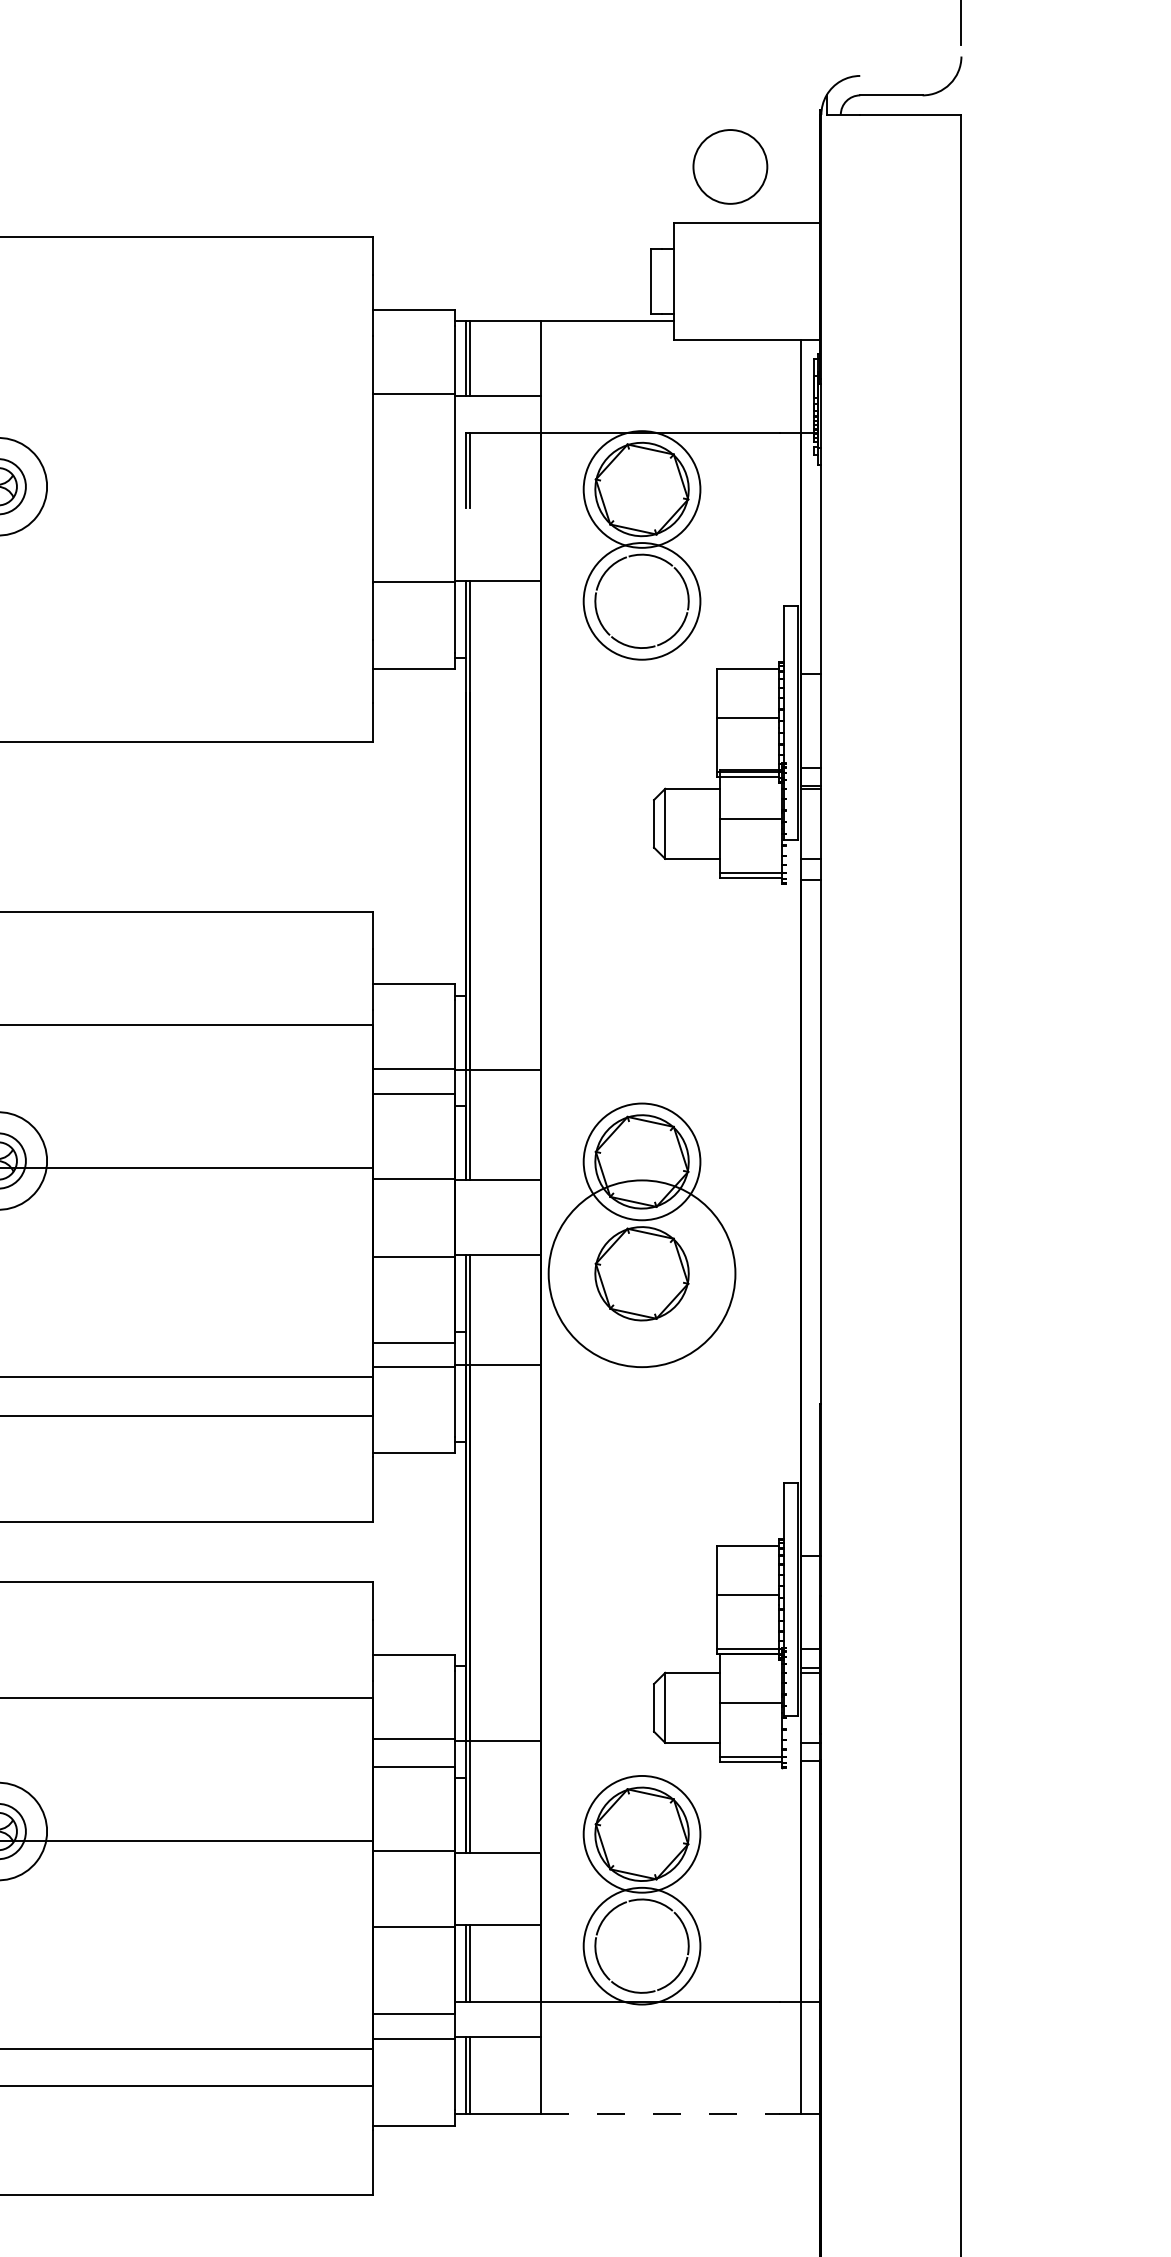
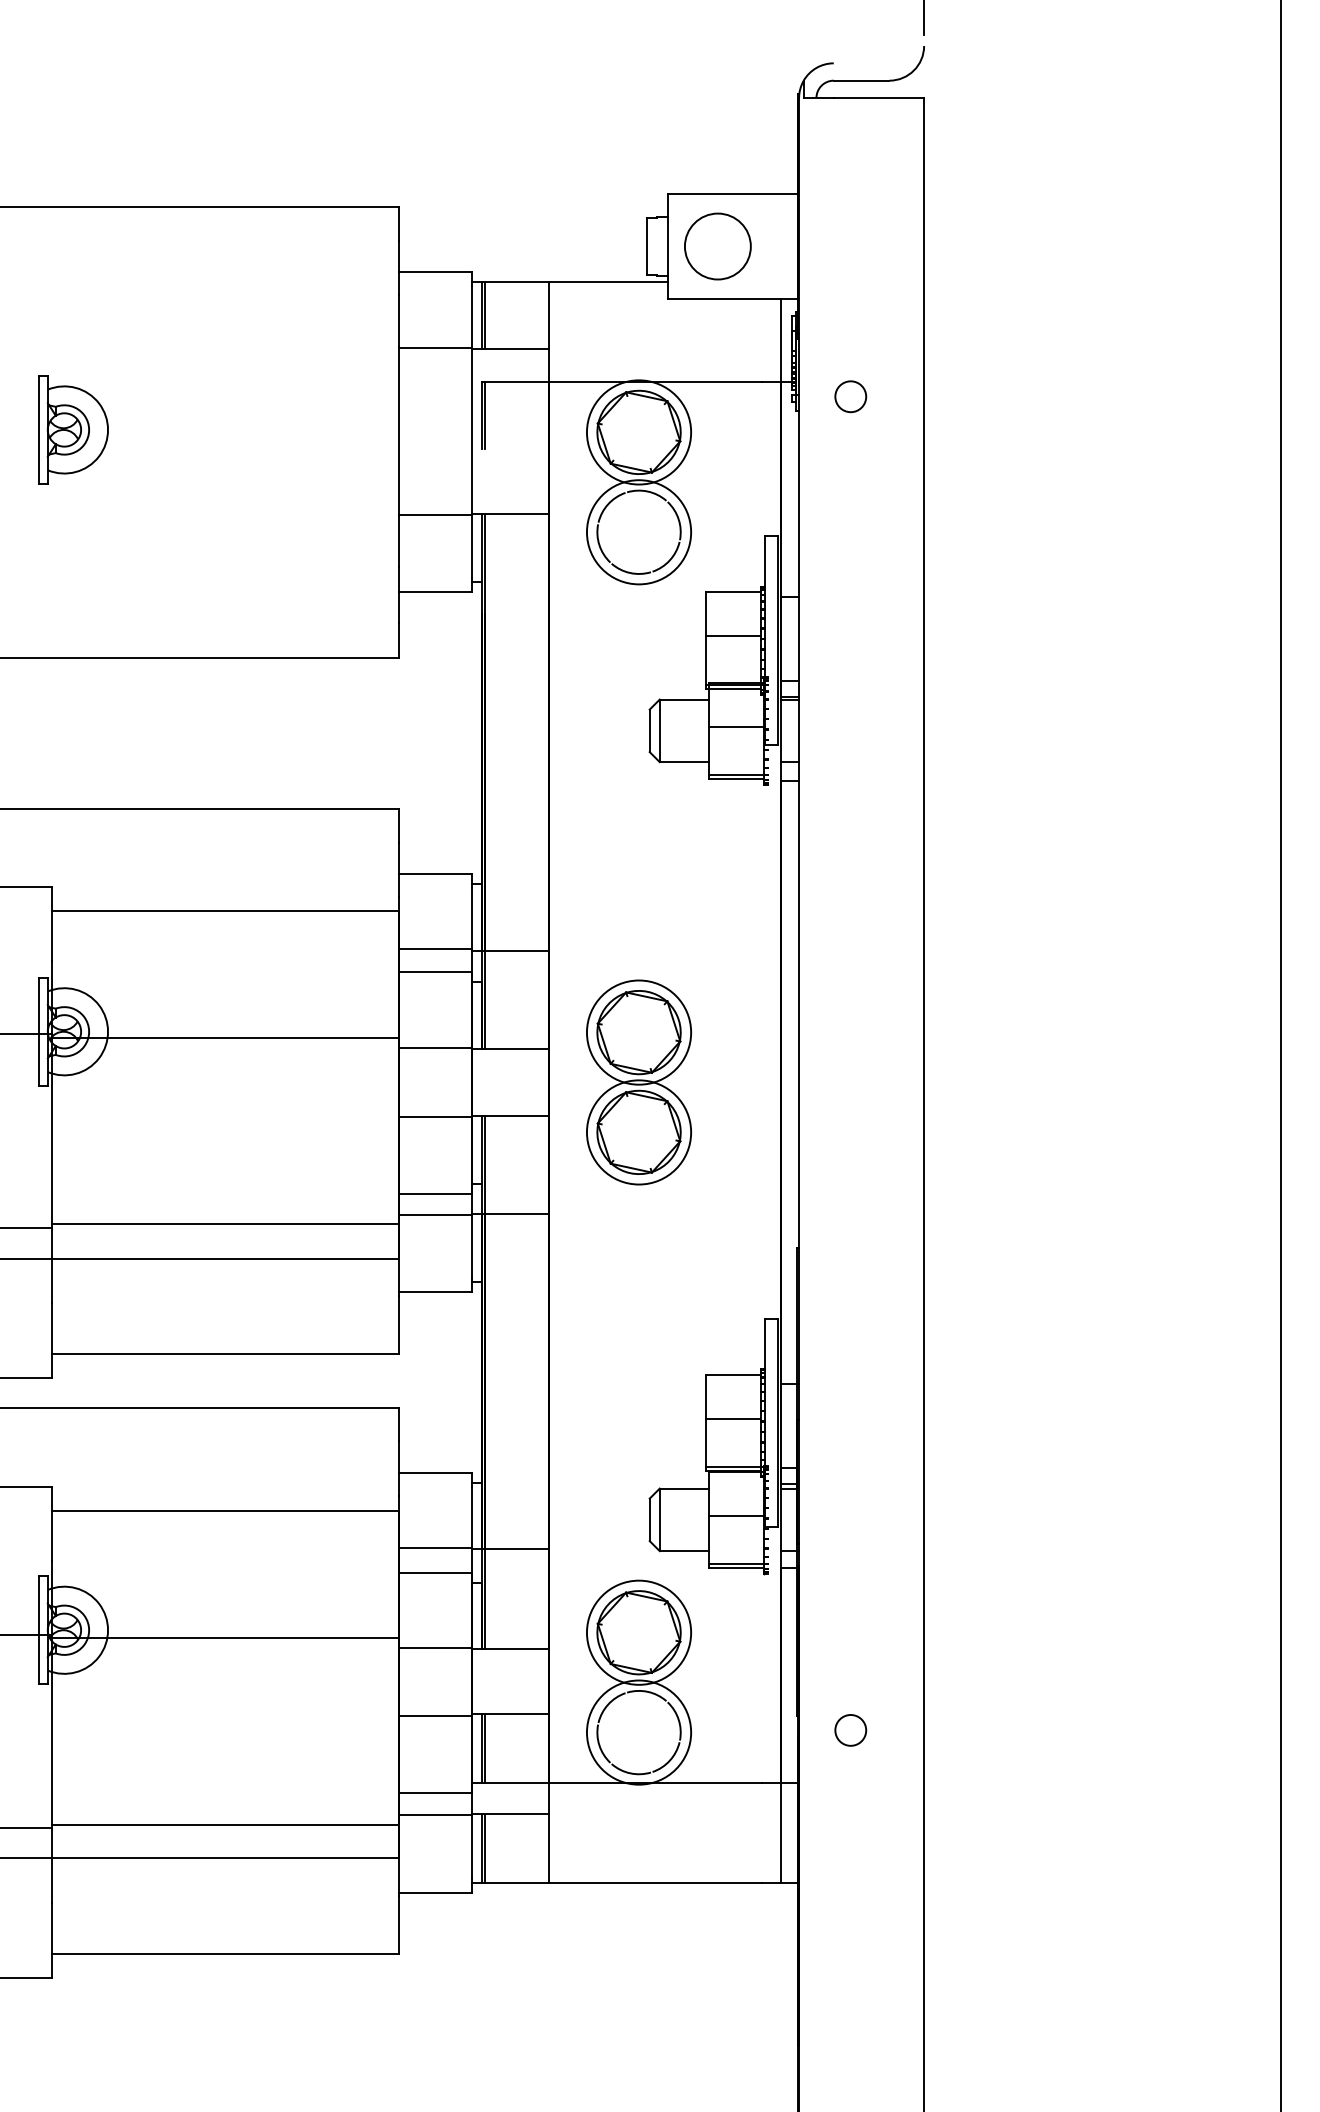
circle: (729, 166) -> (717, 246), moved
circle: (878, 449) -> (850, 396), added
circle: (641, 1273) -> (638, 1132), size x0.62
circle: (878, 1943) -> (850, 1730), added
line: (660, 2114) -> (655, 1882), dashed -> solid

